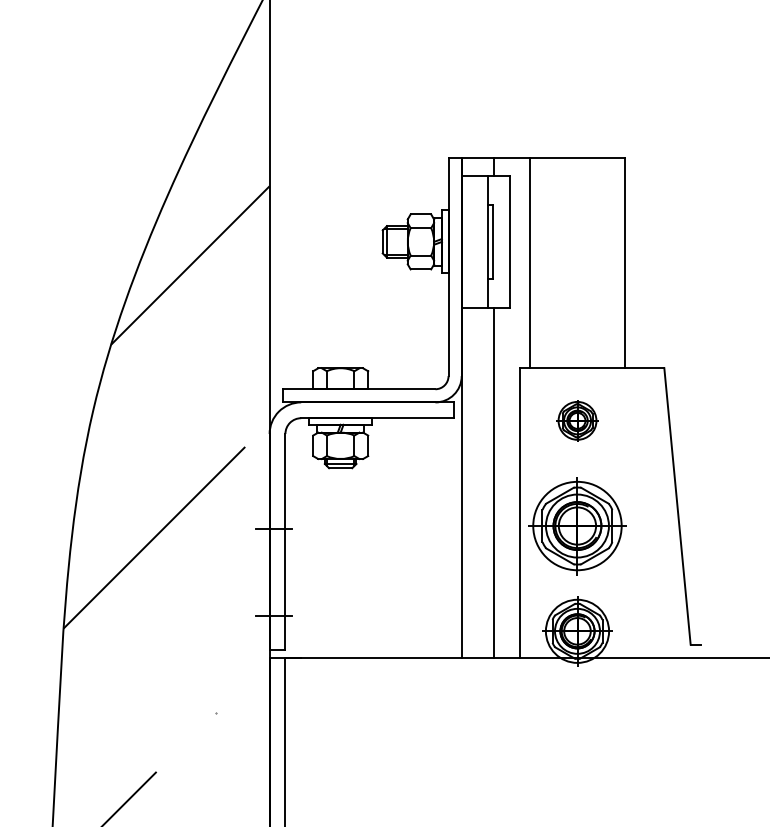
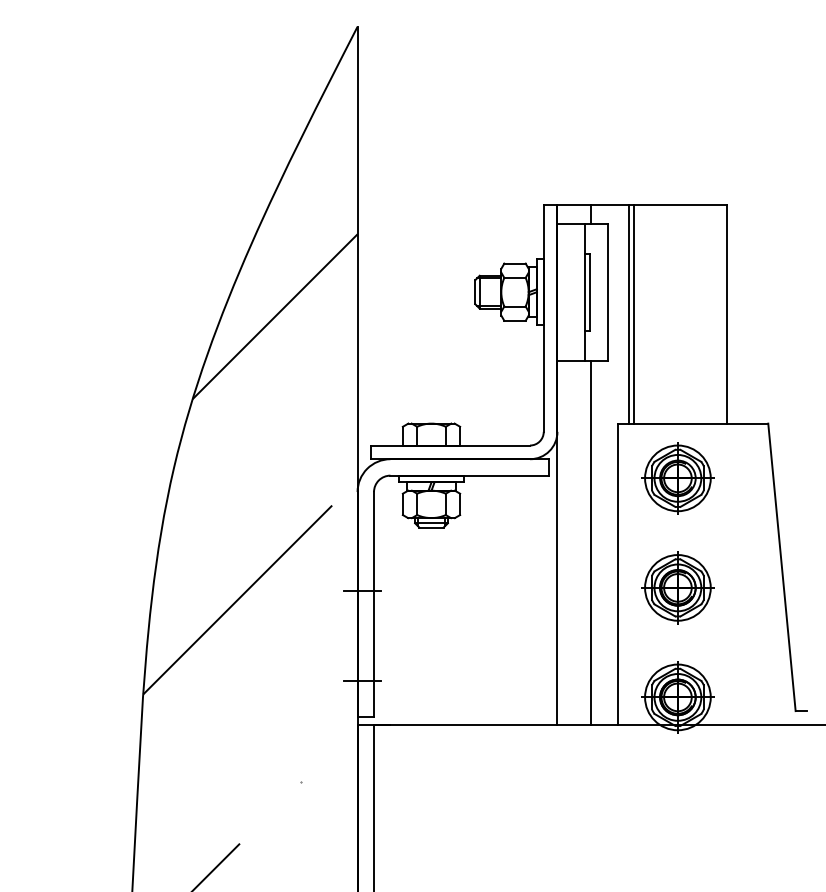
line: (535, 262) -> (634, 313), added
part: (577, 420) -> (677, 478), size x1.67
part: (577, 525) -> (677, 587), size x0.71

